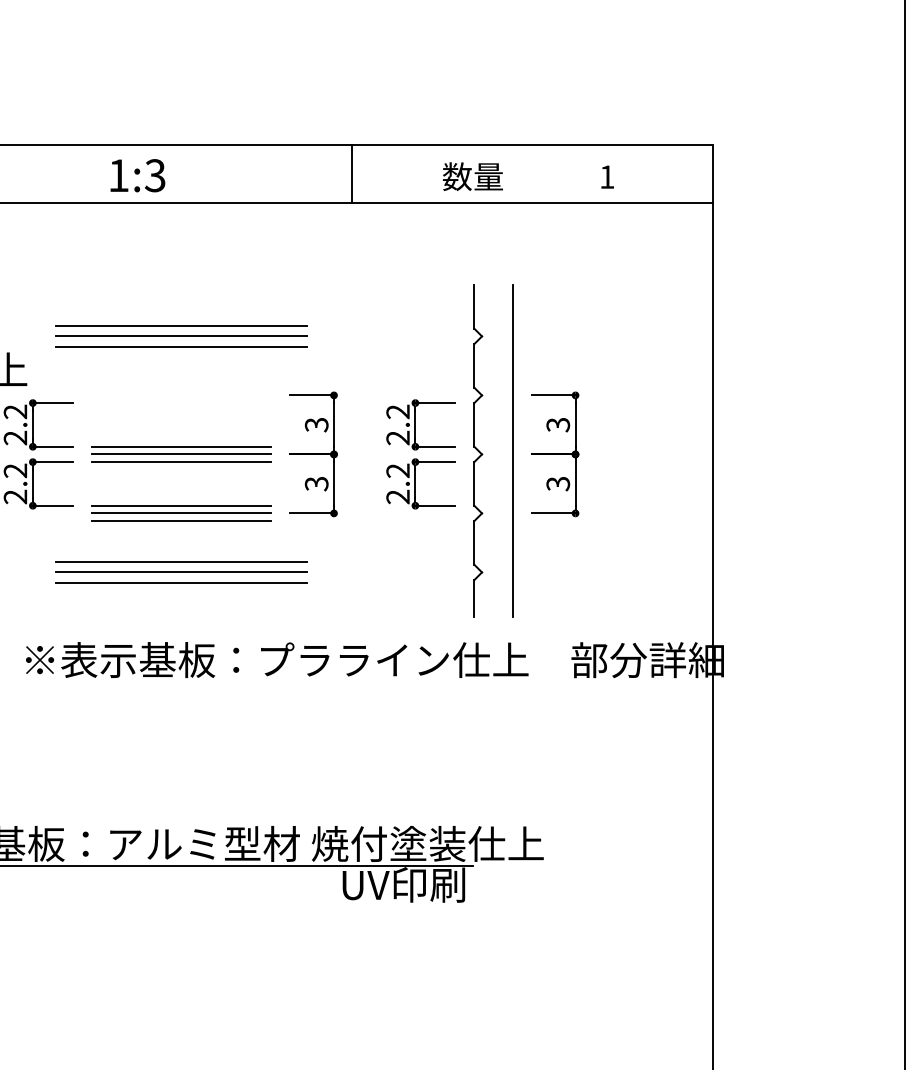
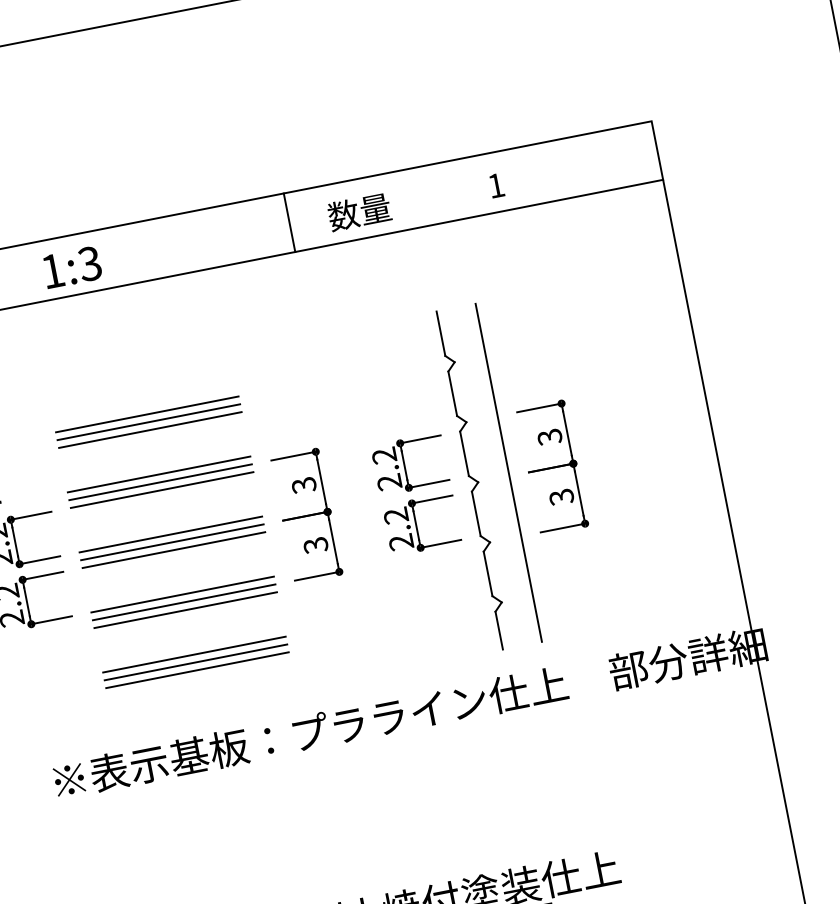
text: (528, 176) -> (416, 200), moved
part: (181, 336) -> (148, 422), size x0.71
part: (181, 395) -> (160, 482), added
part: (181, 572) -> (195, 662), size x0.71

